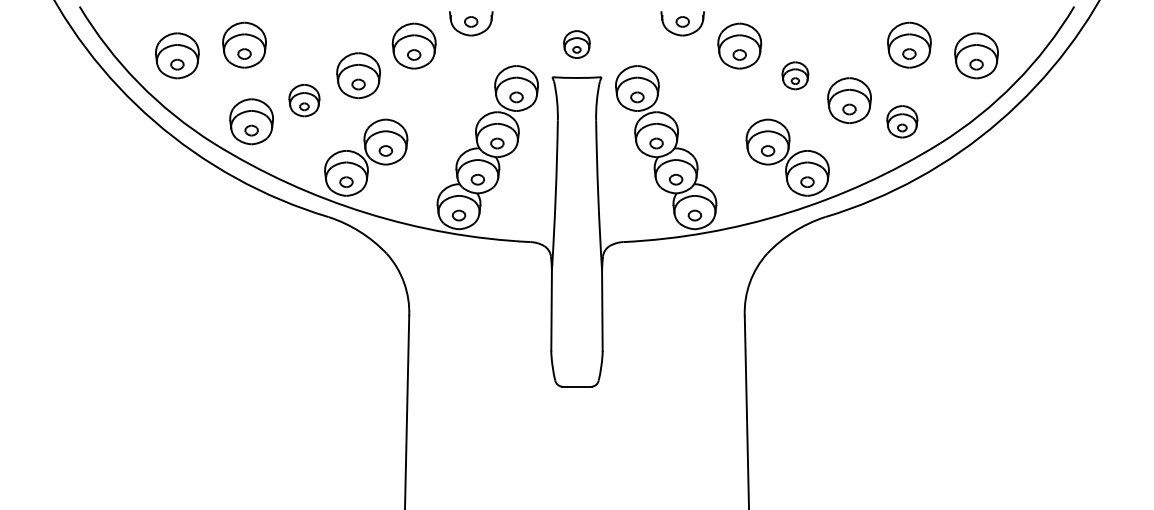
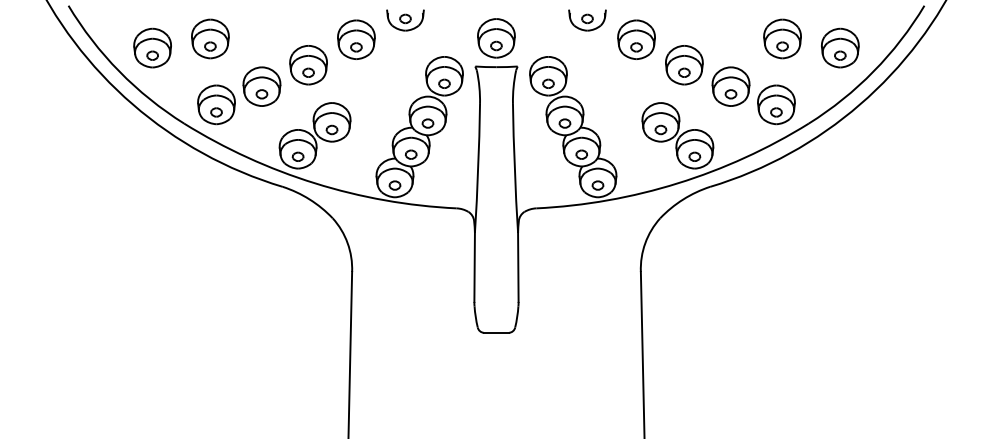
part: (577, 44) -> (496, 38), size x1.67
part: (795, 76) -> (684, 65), size x1.67
part: (303, 100) -> (261, 86), size x1.43
part: (902, 121) -> (776, 104), size x1.43

